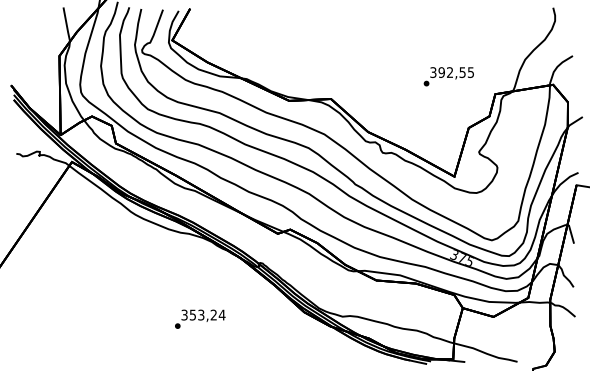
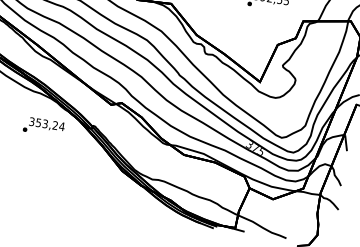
text: (200, 318) -> (44, 126), moved

